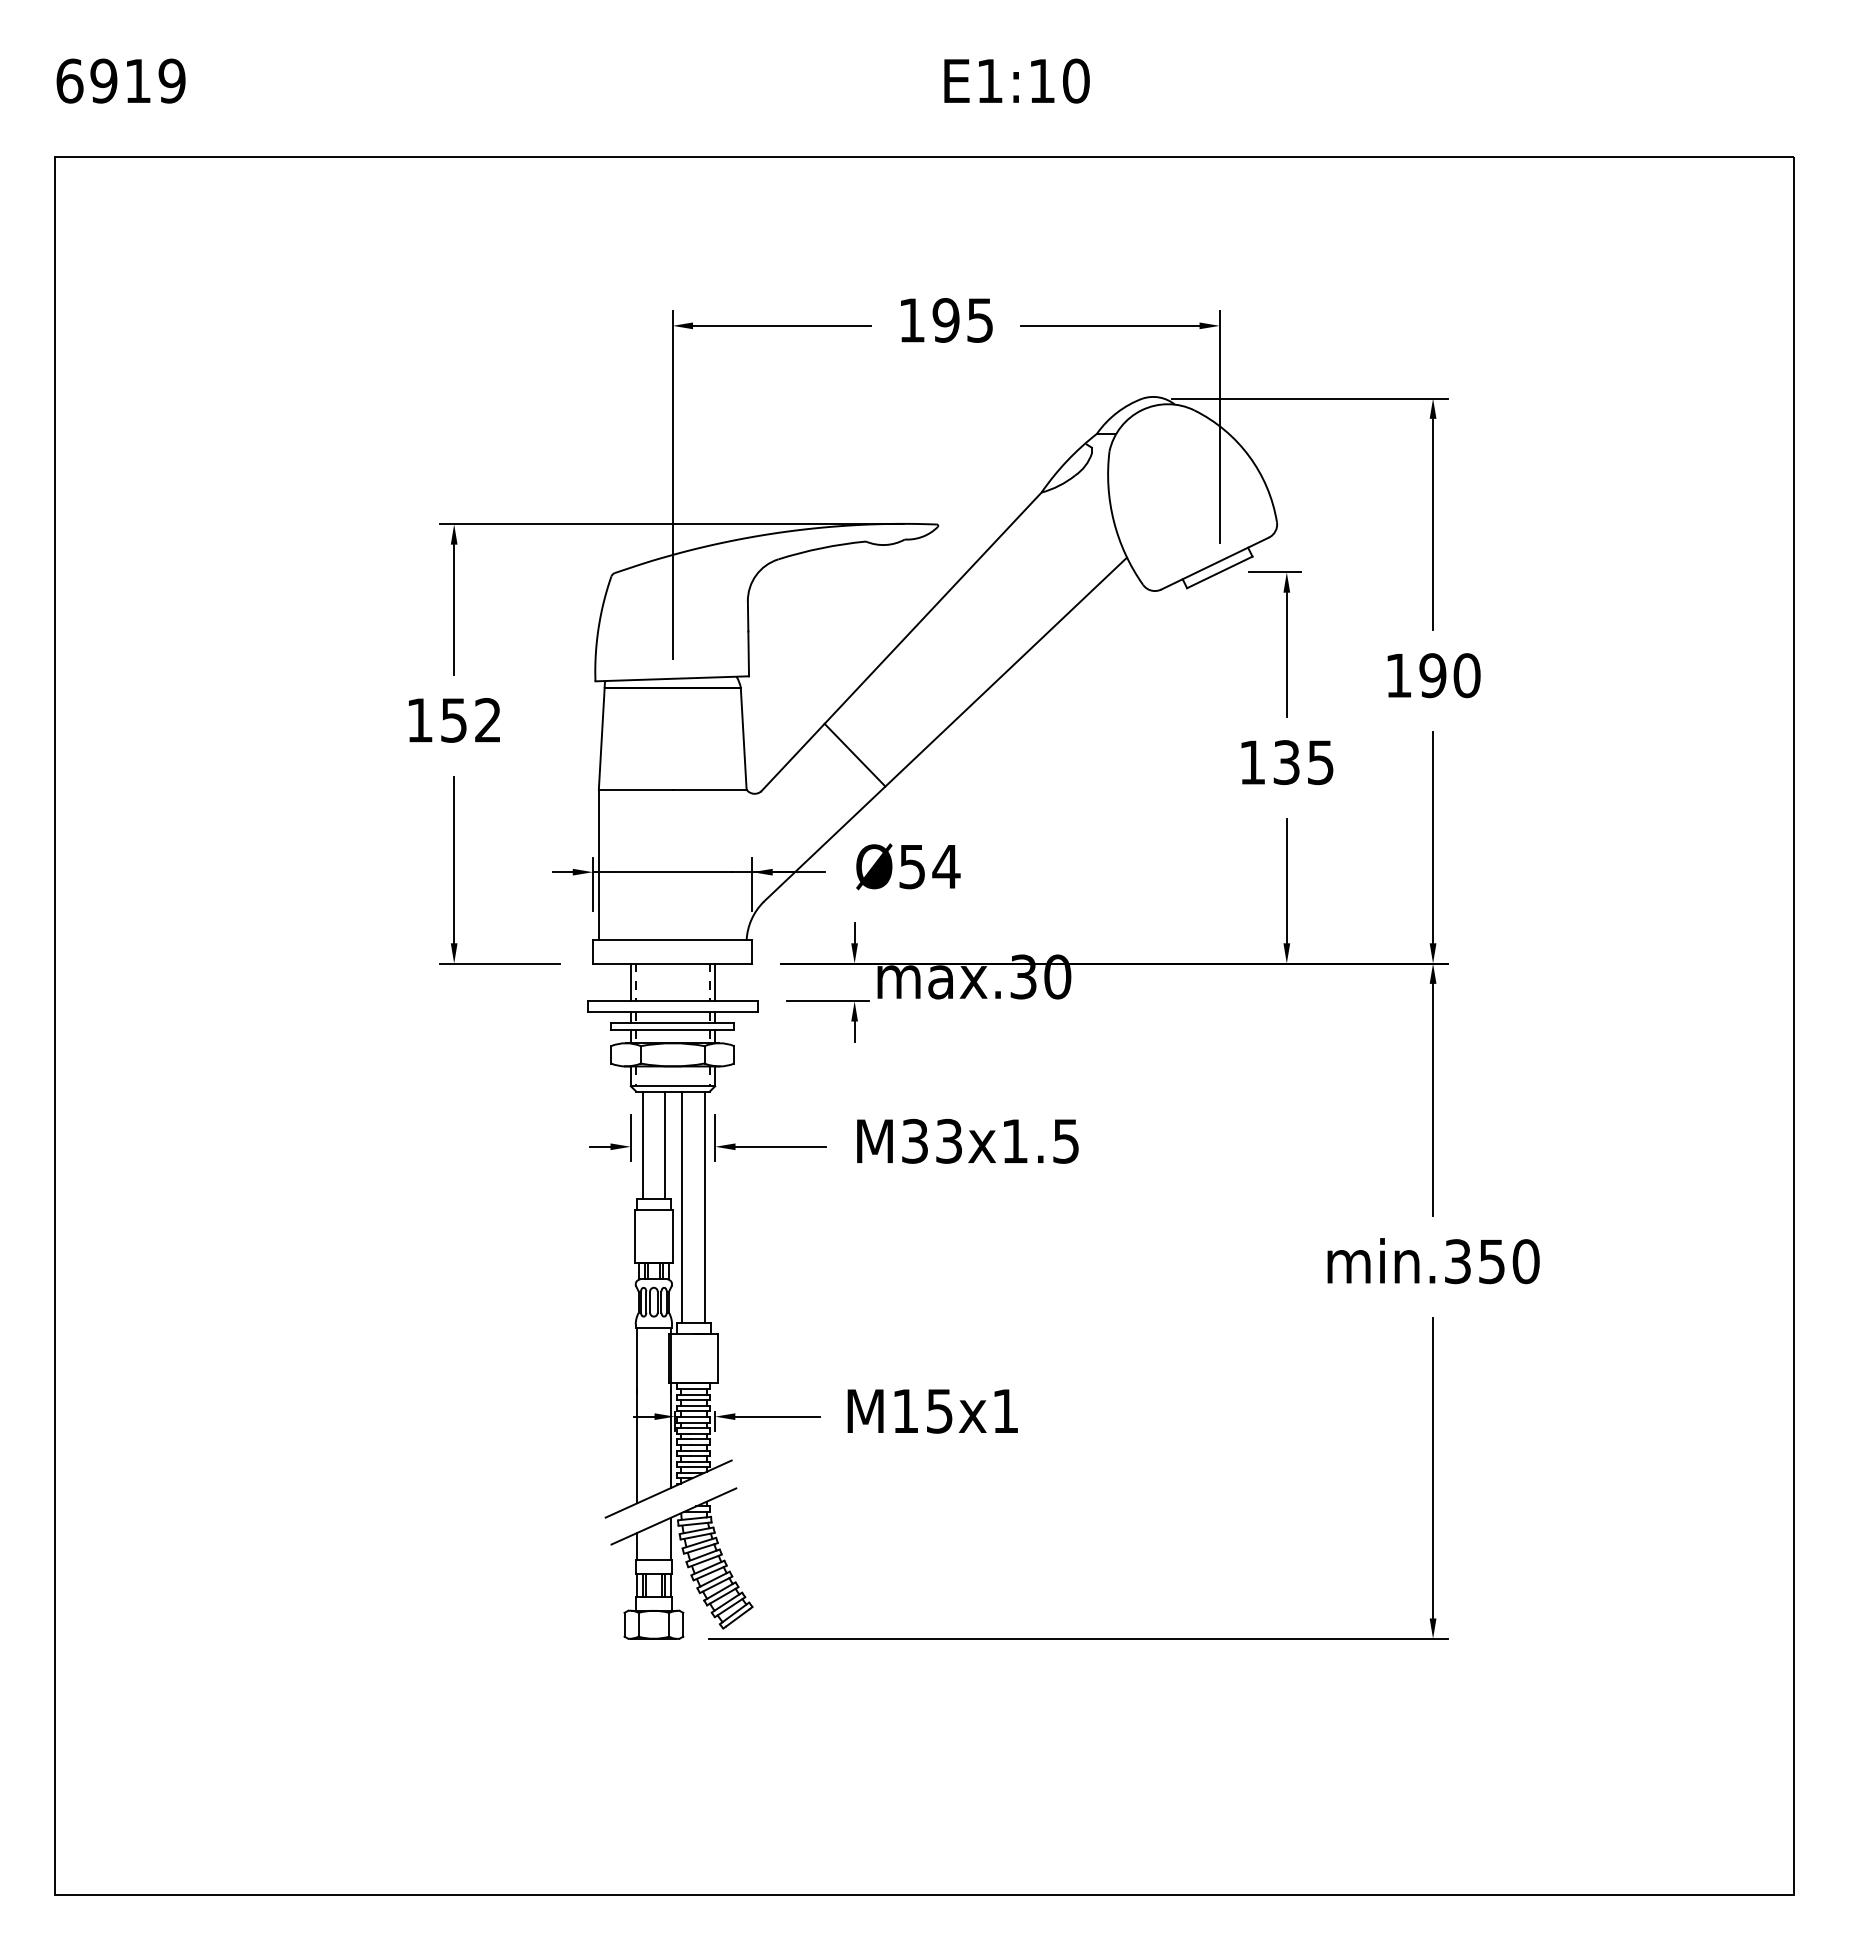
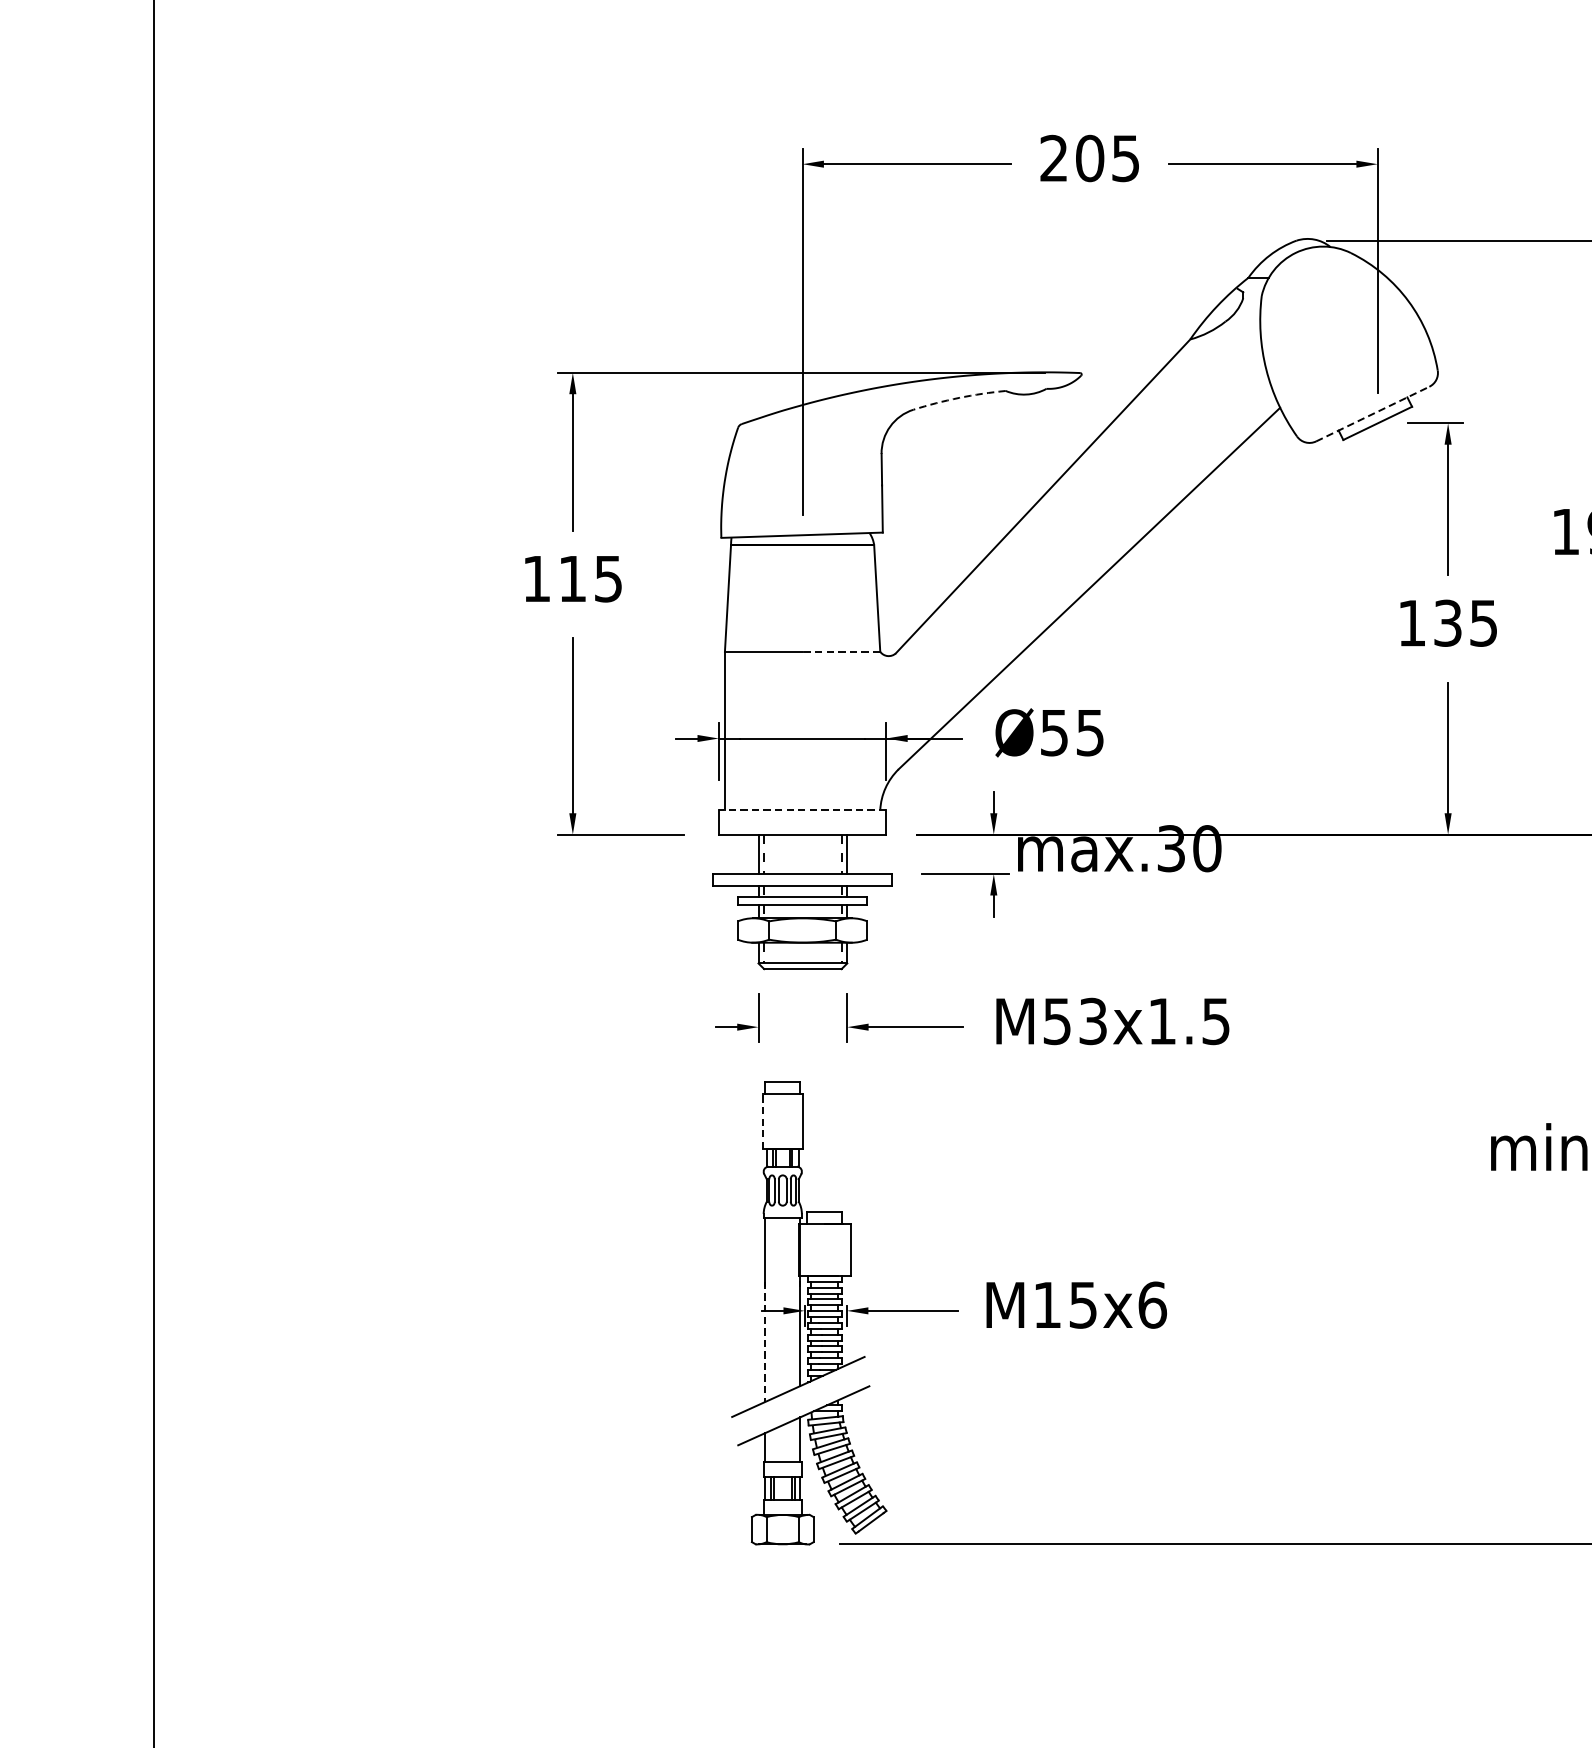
text: (929, 320) -> (1072, 158), 195 -> 205
arc: (821, 548) -> (958, 398), solid -> dashed
line: (1215, 563) -> (1373, 414), solid -> dashed
text: (470, 719) -> (590, 578), 152 -> 115
line: (854, 754) -> (993, 614), removed
line: (709, 789) -> (841, 651), solid -> dashed
text: (946, 867) -> (1090, 733), Ø54 -> Ø55
line: (672, 940) -> (802, 810), solid -> dashed
text: (914, 1140) -> (1056, 1020), M33x1.5 -> M53x1.5
line: (642, 1144) -> (770, 1024), removed
line: (665, 1144) -> (794, 1024), removed
line: (682, 1206) -> (812, 1089), removed
line: (705, 1206) -> (837, 1089), removed
line: (635, 1235) -> (763, 1120), solid -> dashed
text: (1005, 1410) -> (1152, 1304), M15x1 -> M15x6
line: (637, 1446) -> (765, 1342), solid -> dashed

